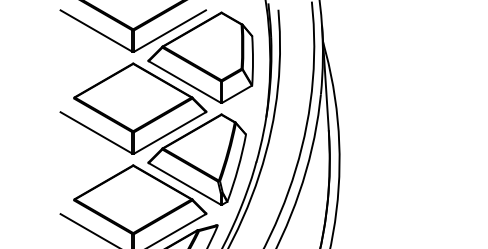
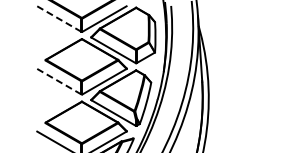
line: (96, 31) -> (59, 19), solid -> dashed
line: (96, 132) -> (59, 81), solid -> dashed

